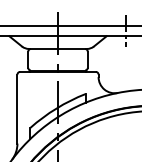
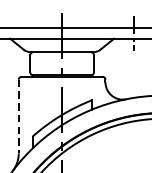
line: (17, 109) -> (18, 116), solid -> dashed

